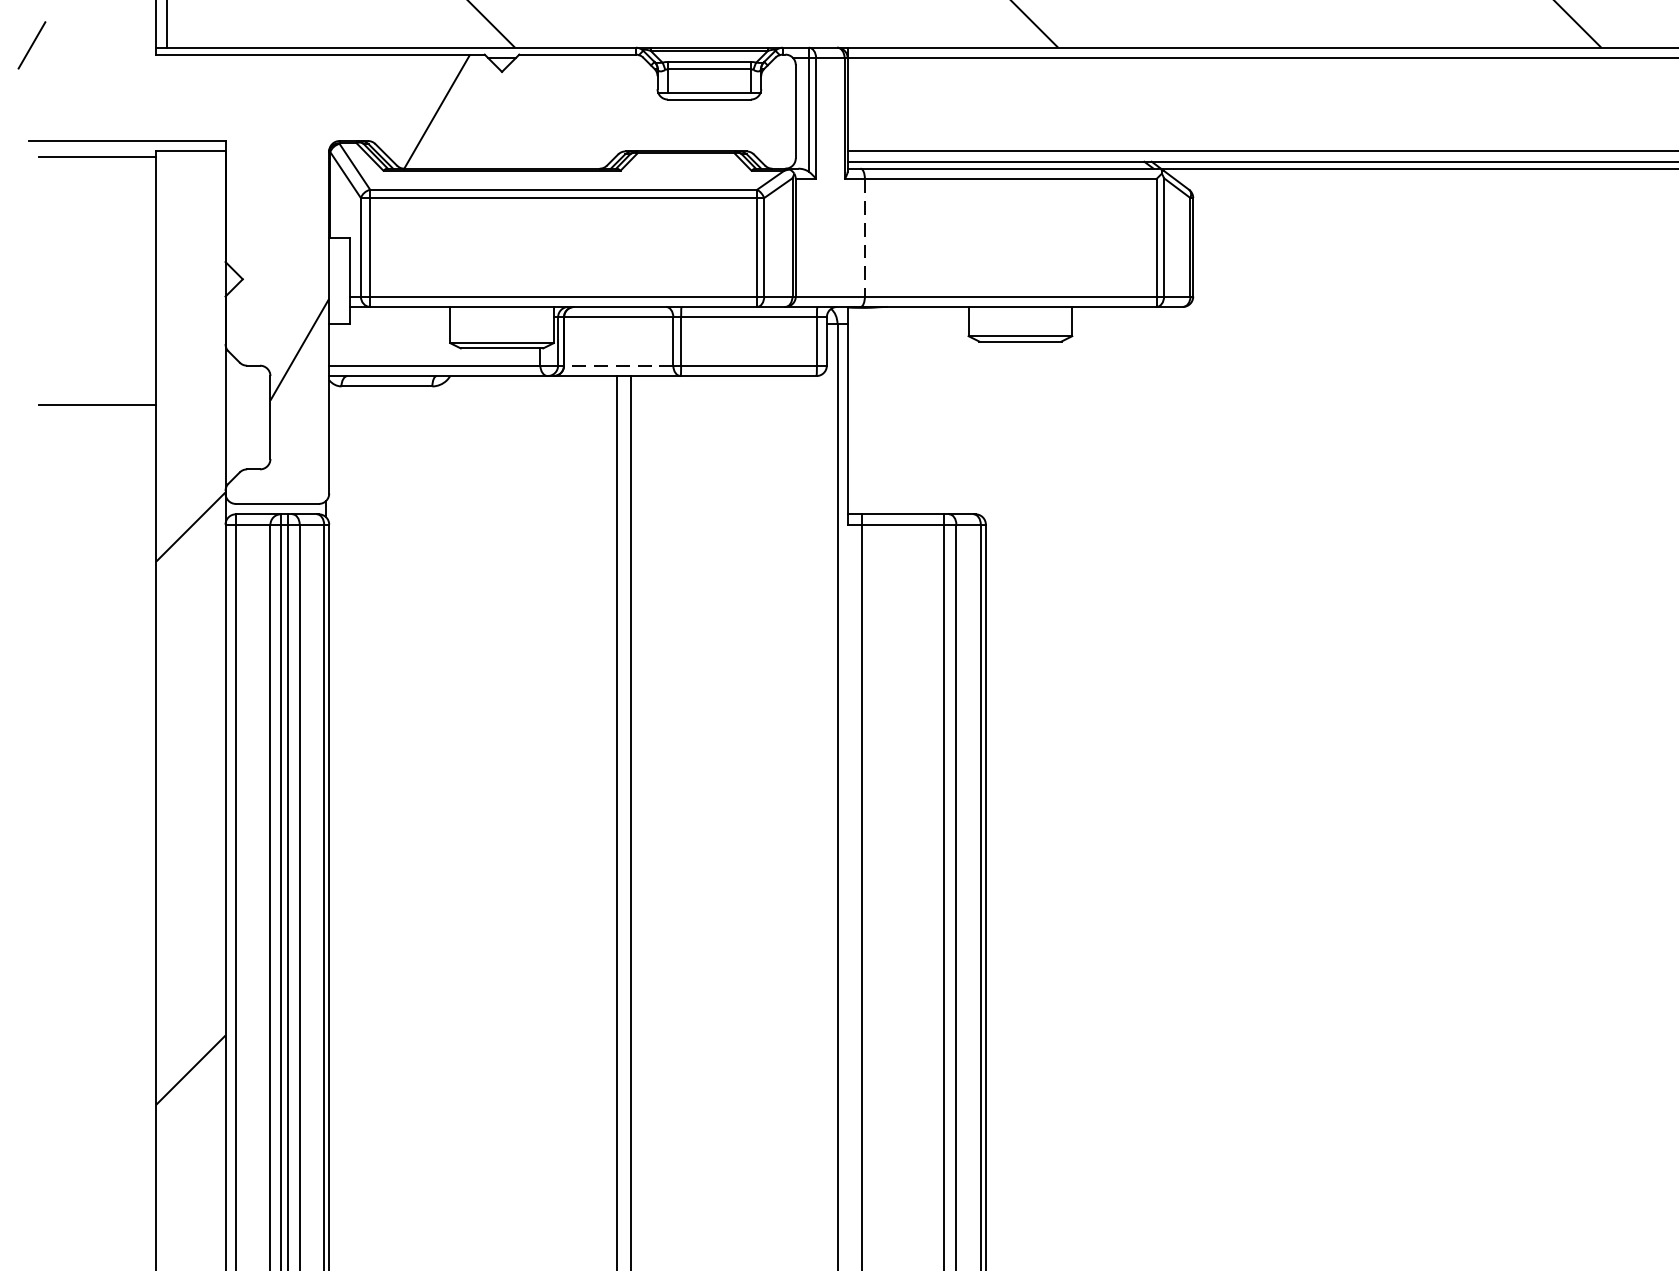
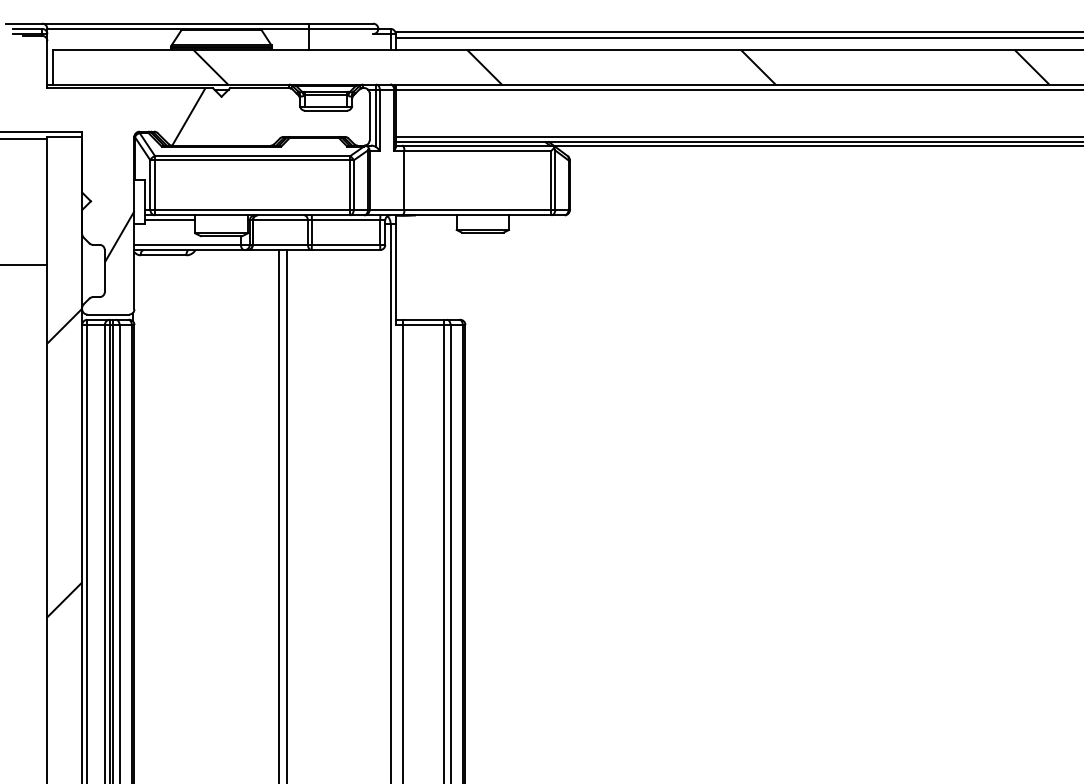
line: (864, 237) -> (404, 180), dashed -> solid
line: (398, 317) -> (169, 220), added
line: (618, 364) -> (280, 244), dashed -> solid

